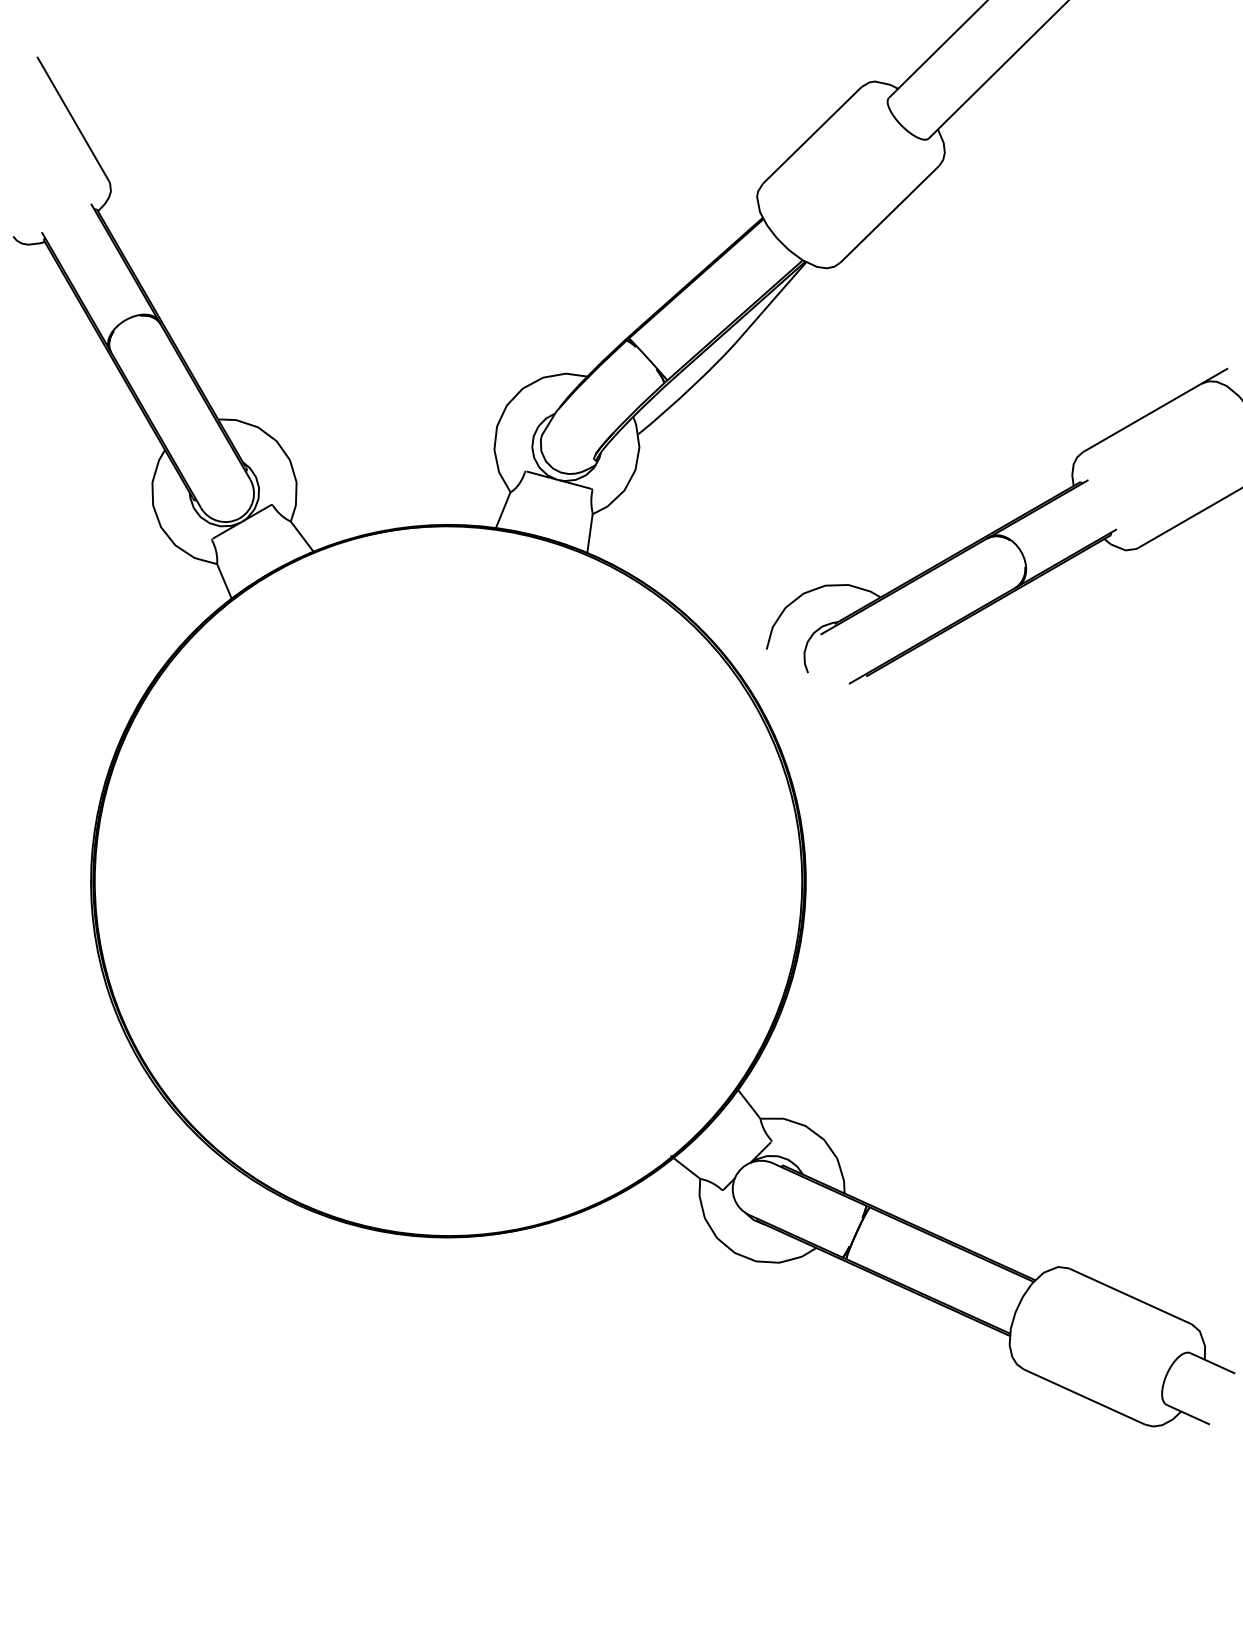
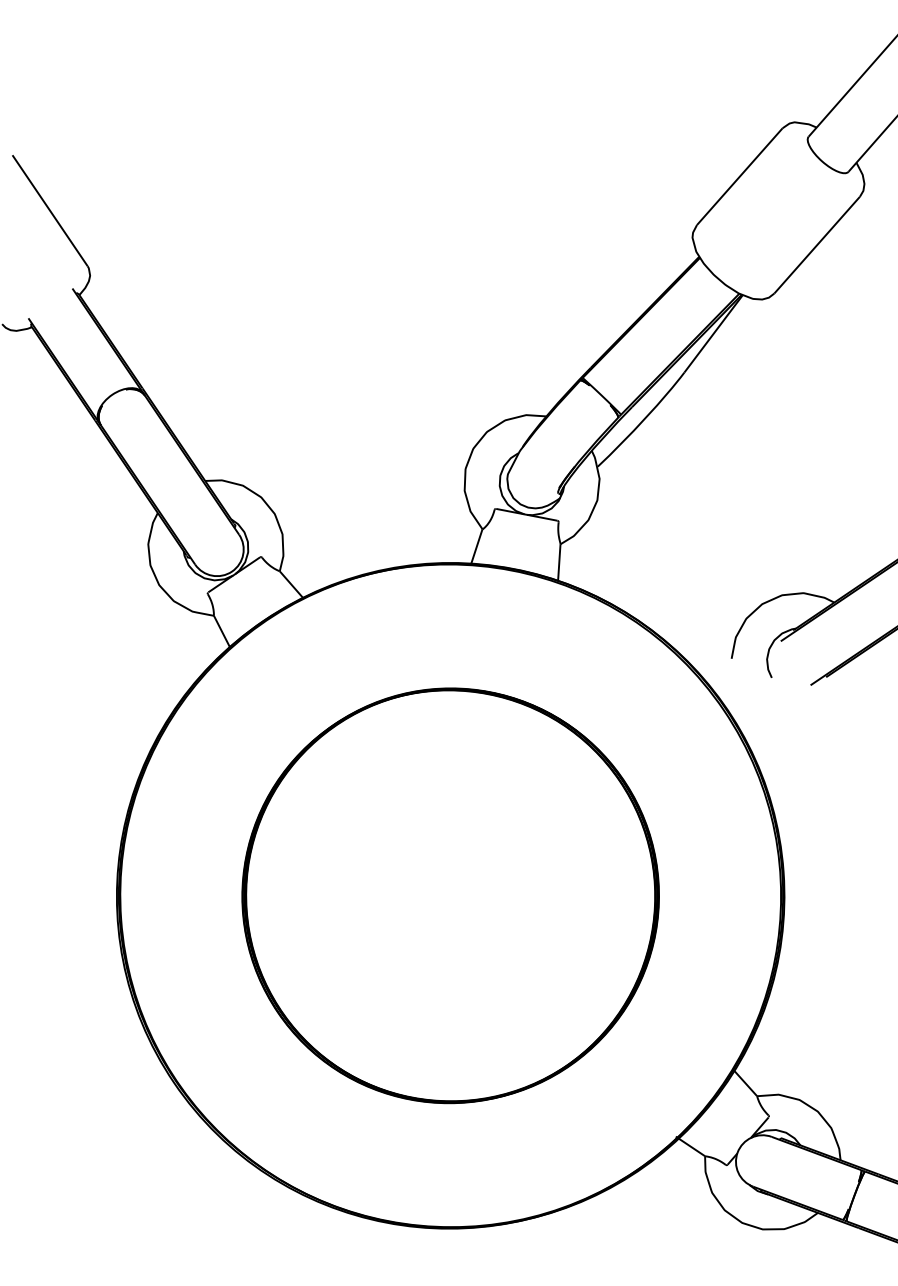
part: (448, 881) -> (450, 896), added

